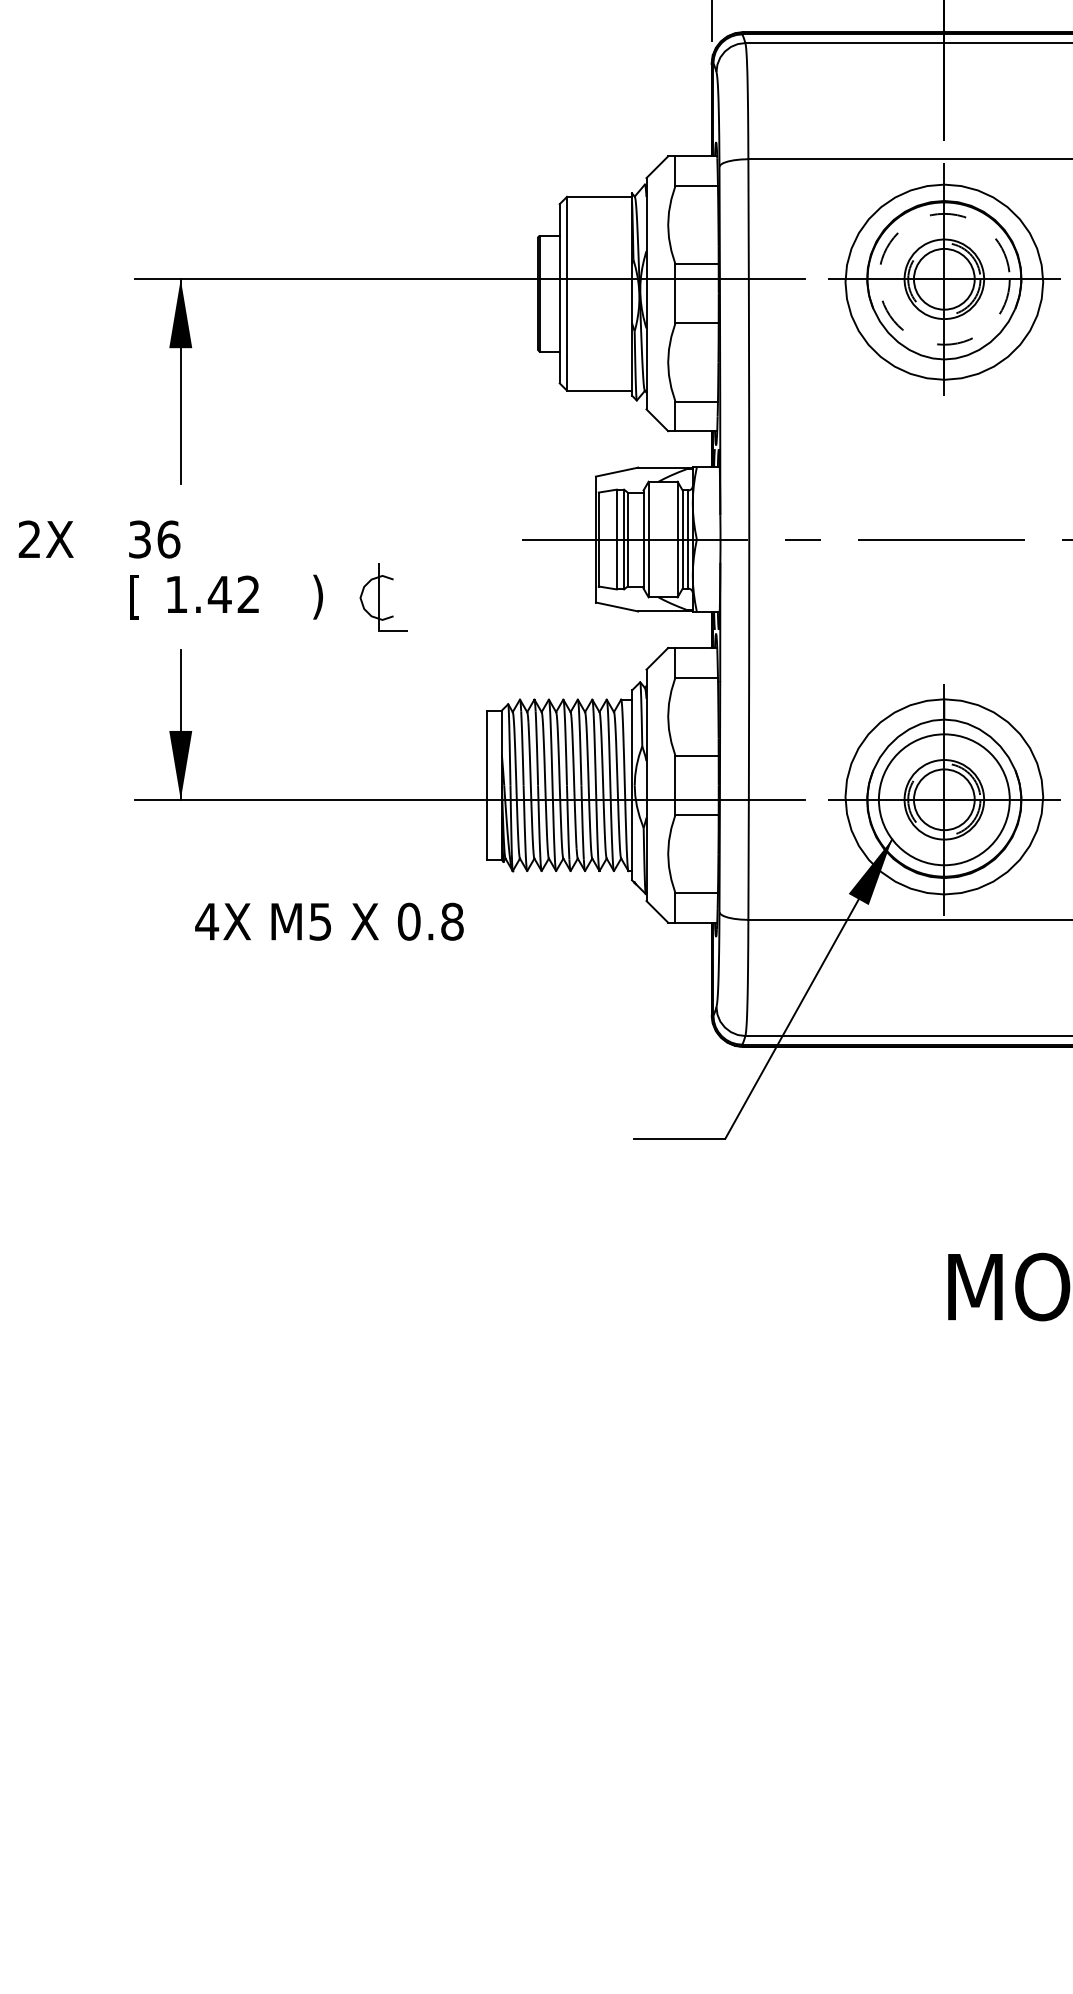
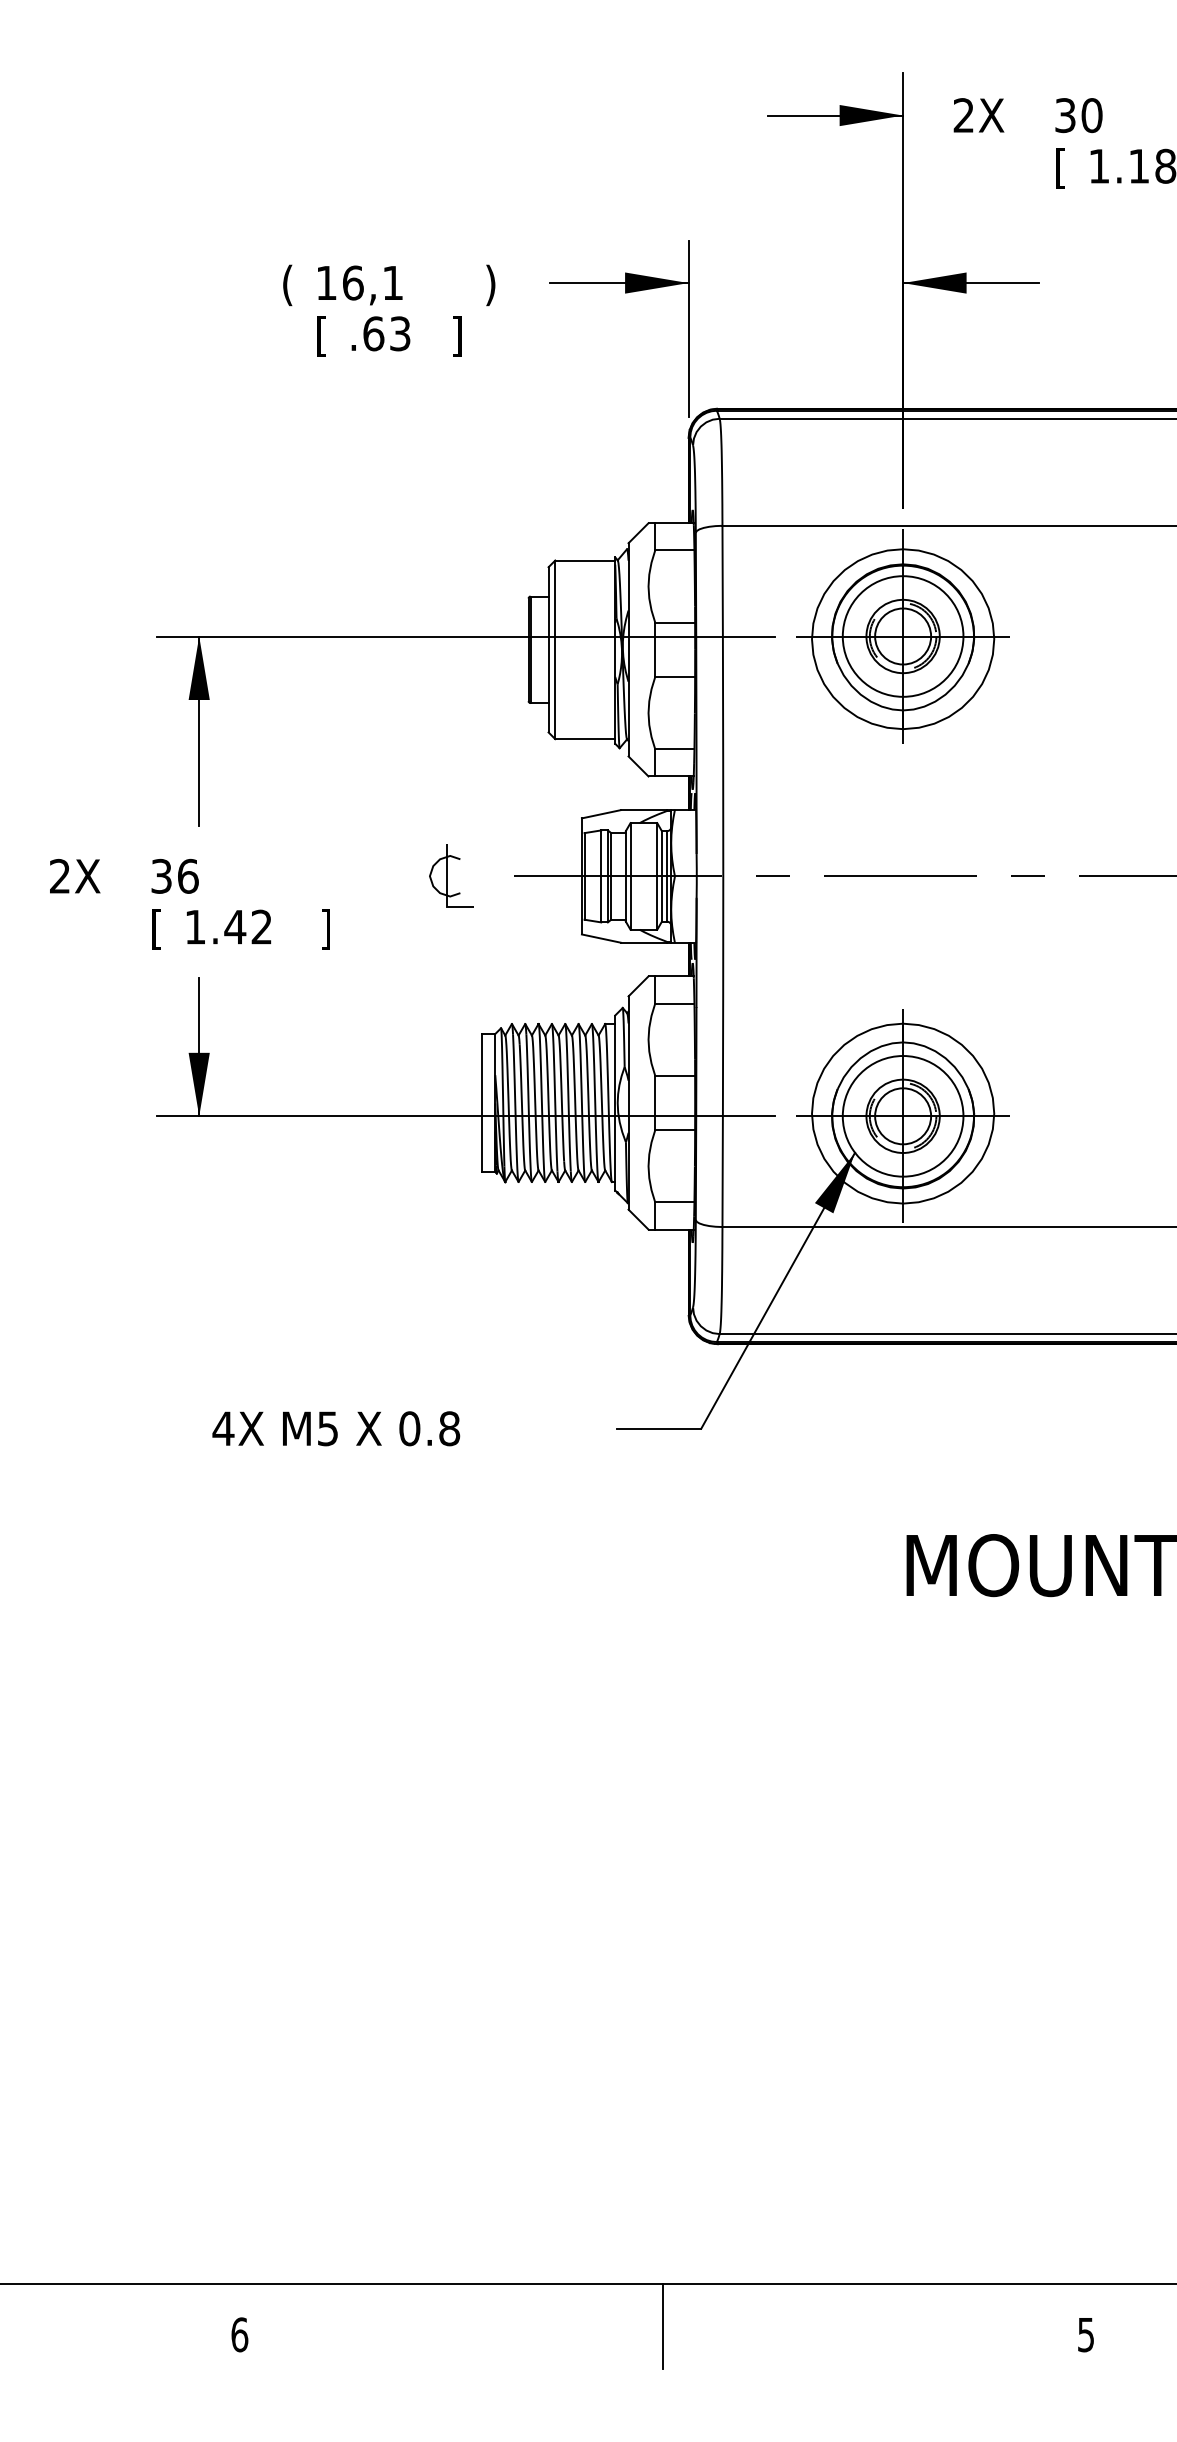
circle: (943, 279) -> (902, 636), dashed -> solid
text: (317, 597) -> (325, 929), ) -> ]
part: (383, 597) -> (451, 875), moved
text: (329, 921) -> (336, 1428), moved

